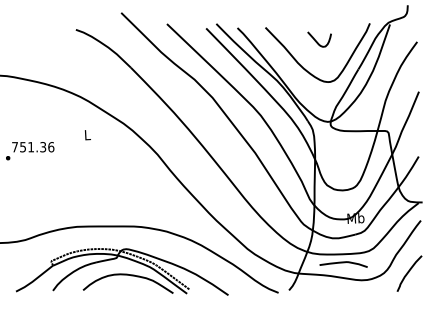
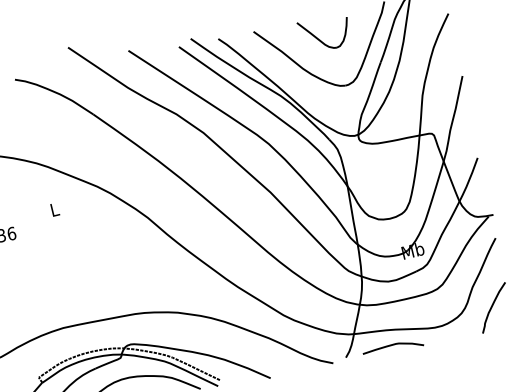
part: (319, 39) -> (324, 33), size x1.67
curve: (343, 263) -> (392, 346), moved

